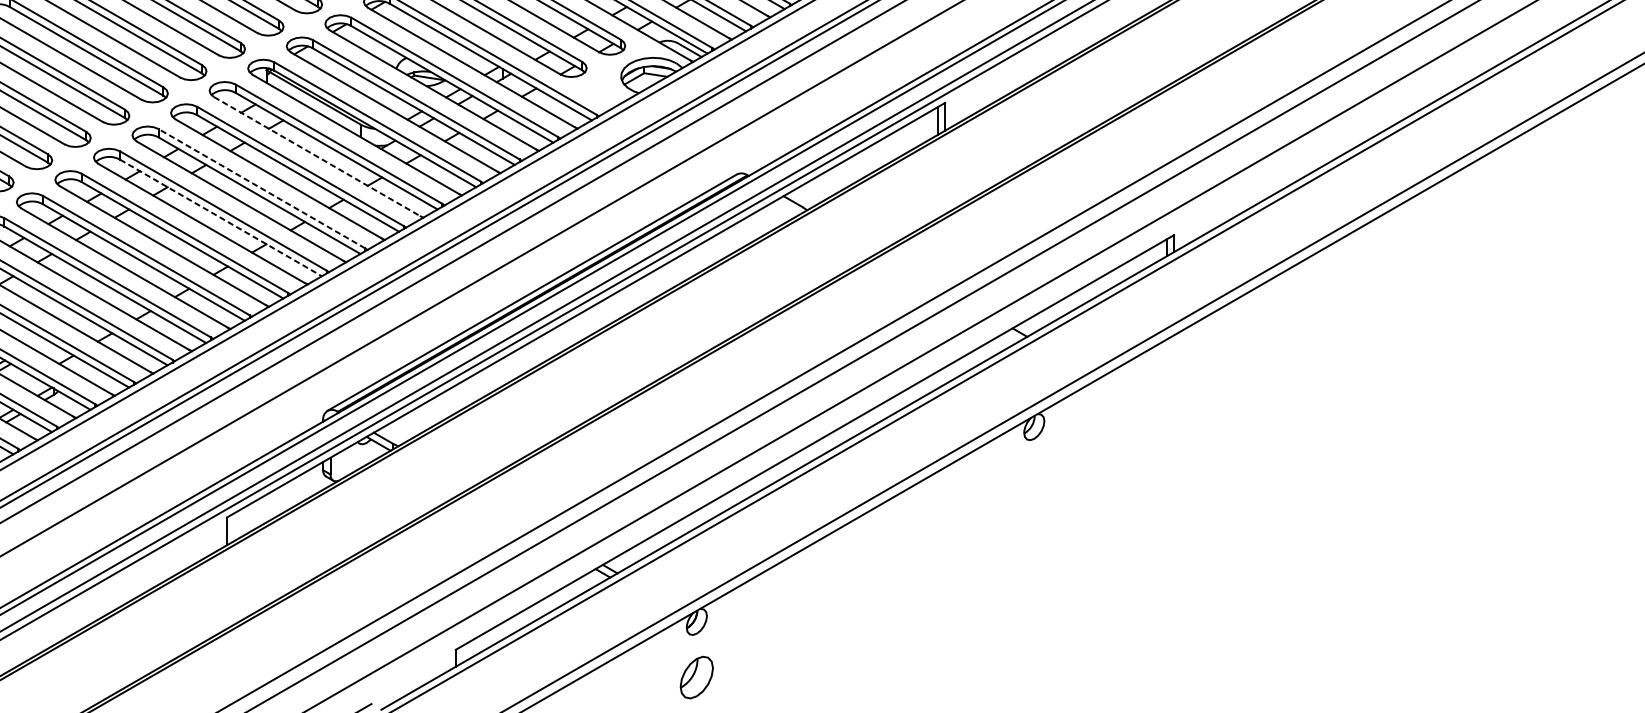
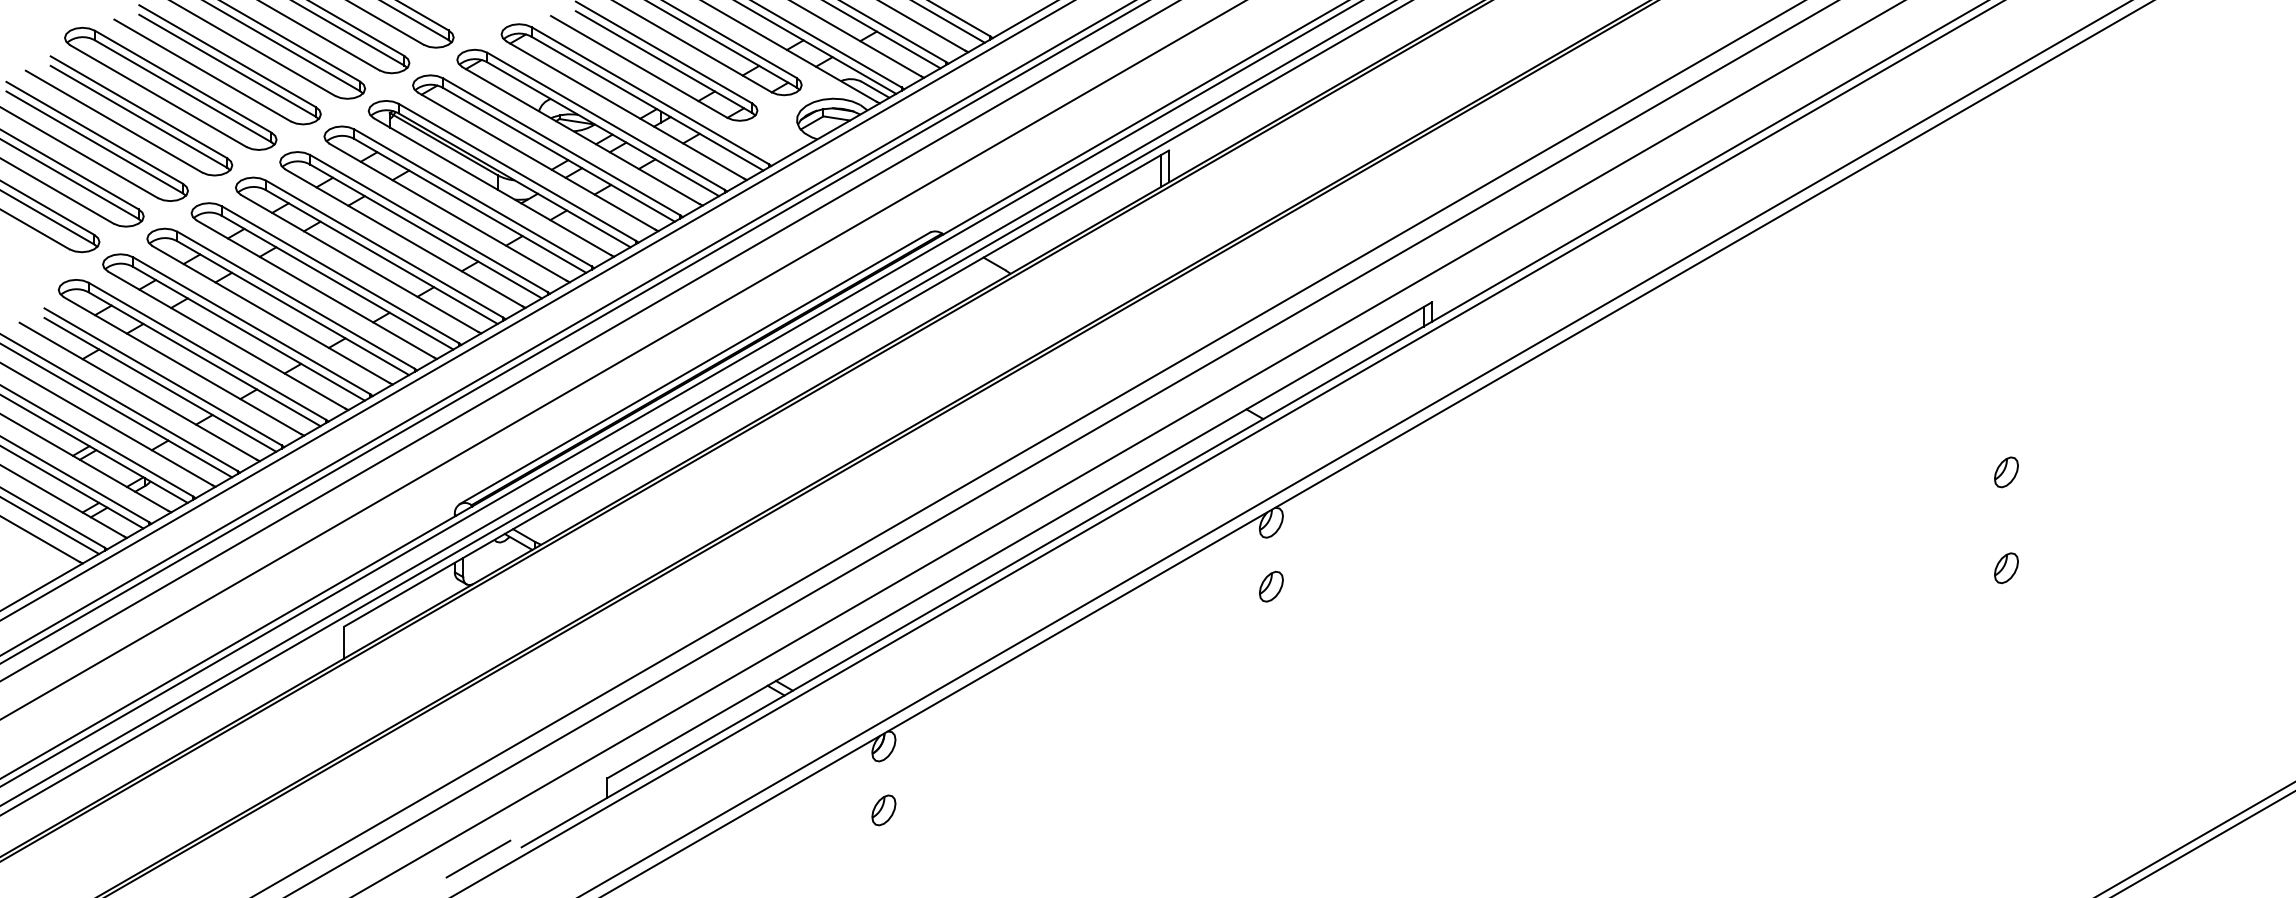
line: (317, 156) -> (448, 212), dashed -> solid
line: (261, 188) -> (384, 248), dashed -> solid
line: (220, 217) -> (337, 282), dashed -> solid
part: (1034, 482) -> (1271, 586), added
part: (696, 677) -> (883, 810), size x0.62

